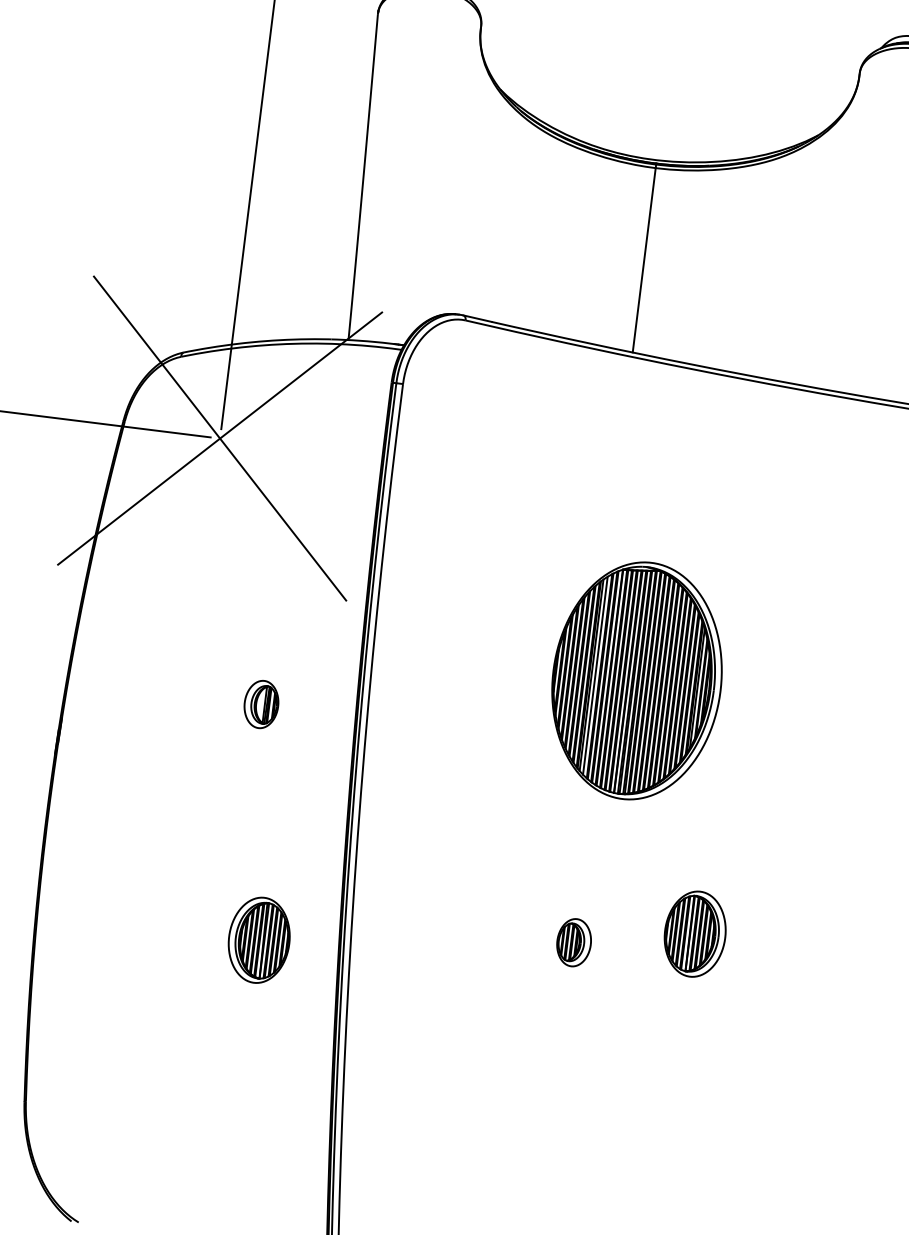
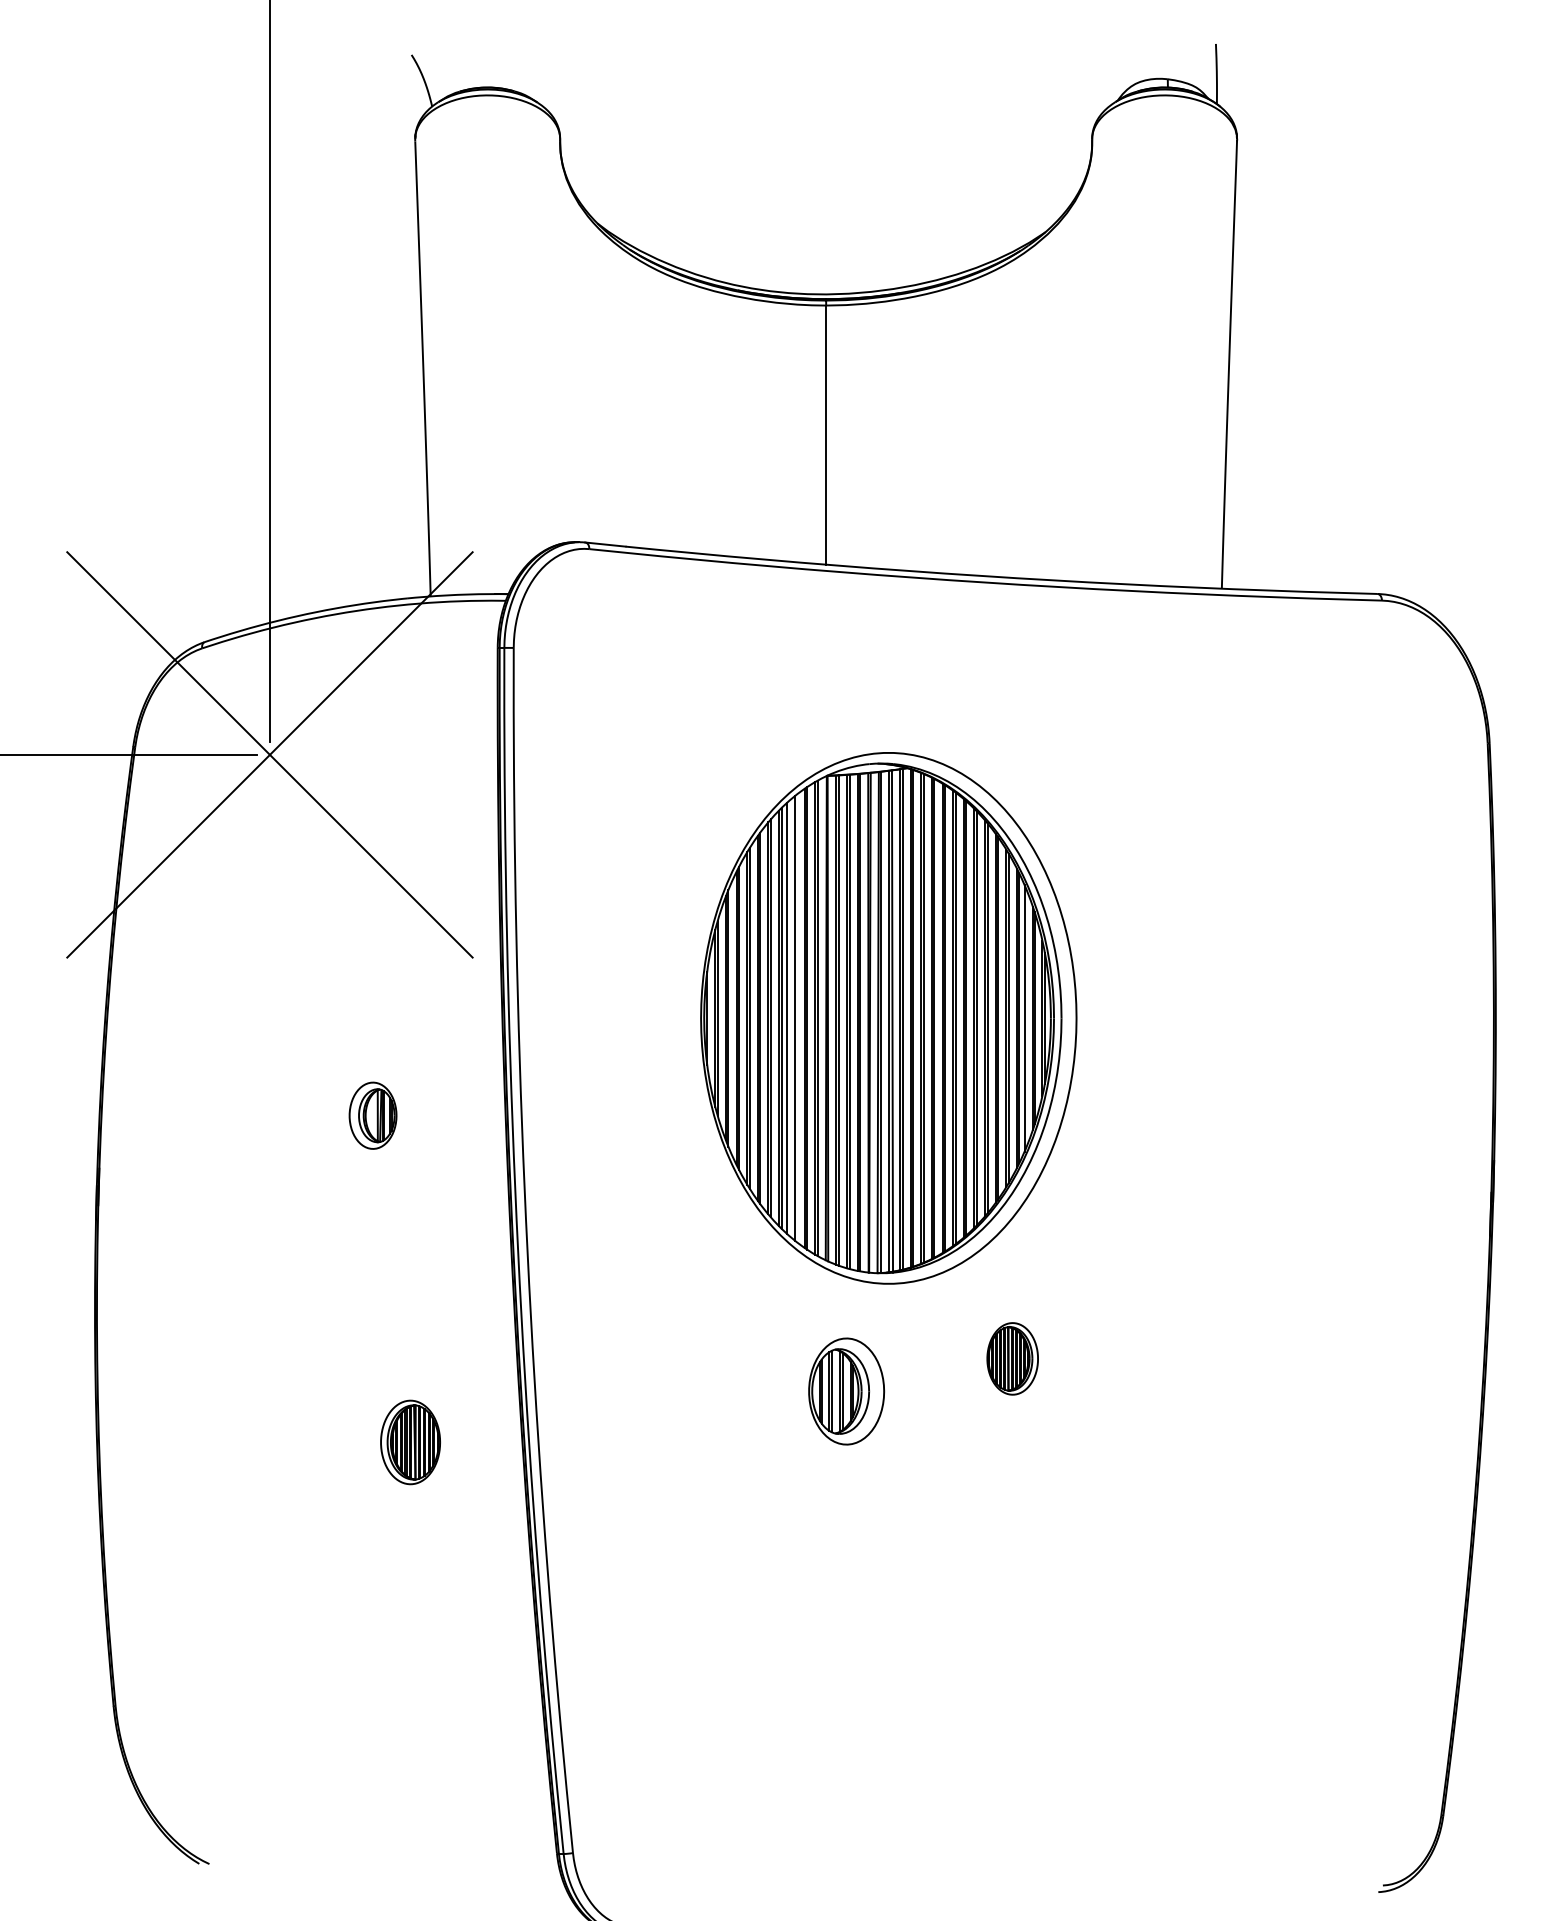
part: (636, 680) -> (888, 1018), size x1.6
part: (694, 933) -> (1012, 1358), size x0.6
part: (259, 940) -> (410, 1442), size x0.7
part: (573, 942) -> (846, 1391), size x1.6

